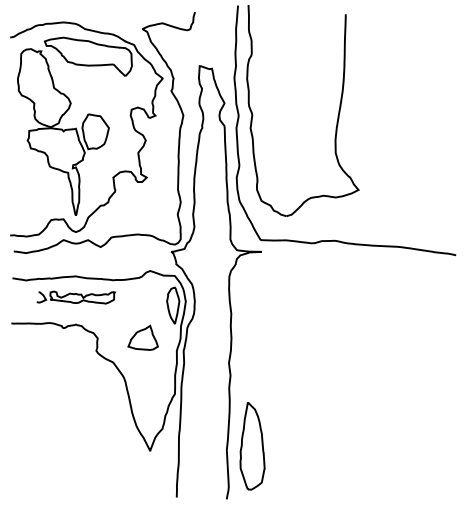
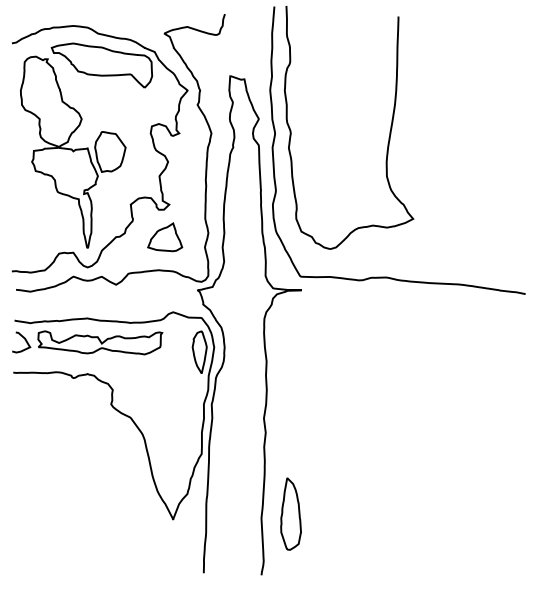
part: (75, 297) -> (87, 342), size x1.67
part: (143, 338) -> (165, 237), moved
part: (252, 445) -> (290, 513), size x0.71

